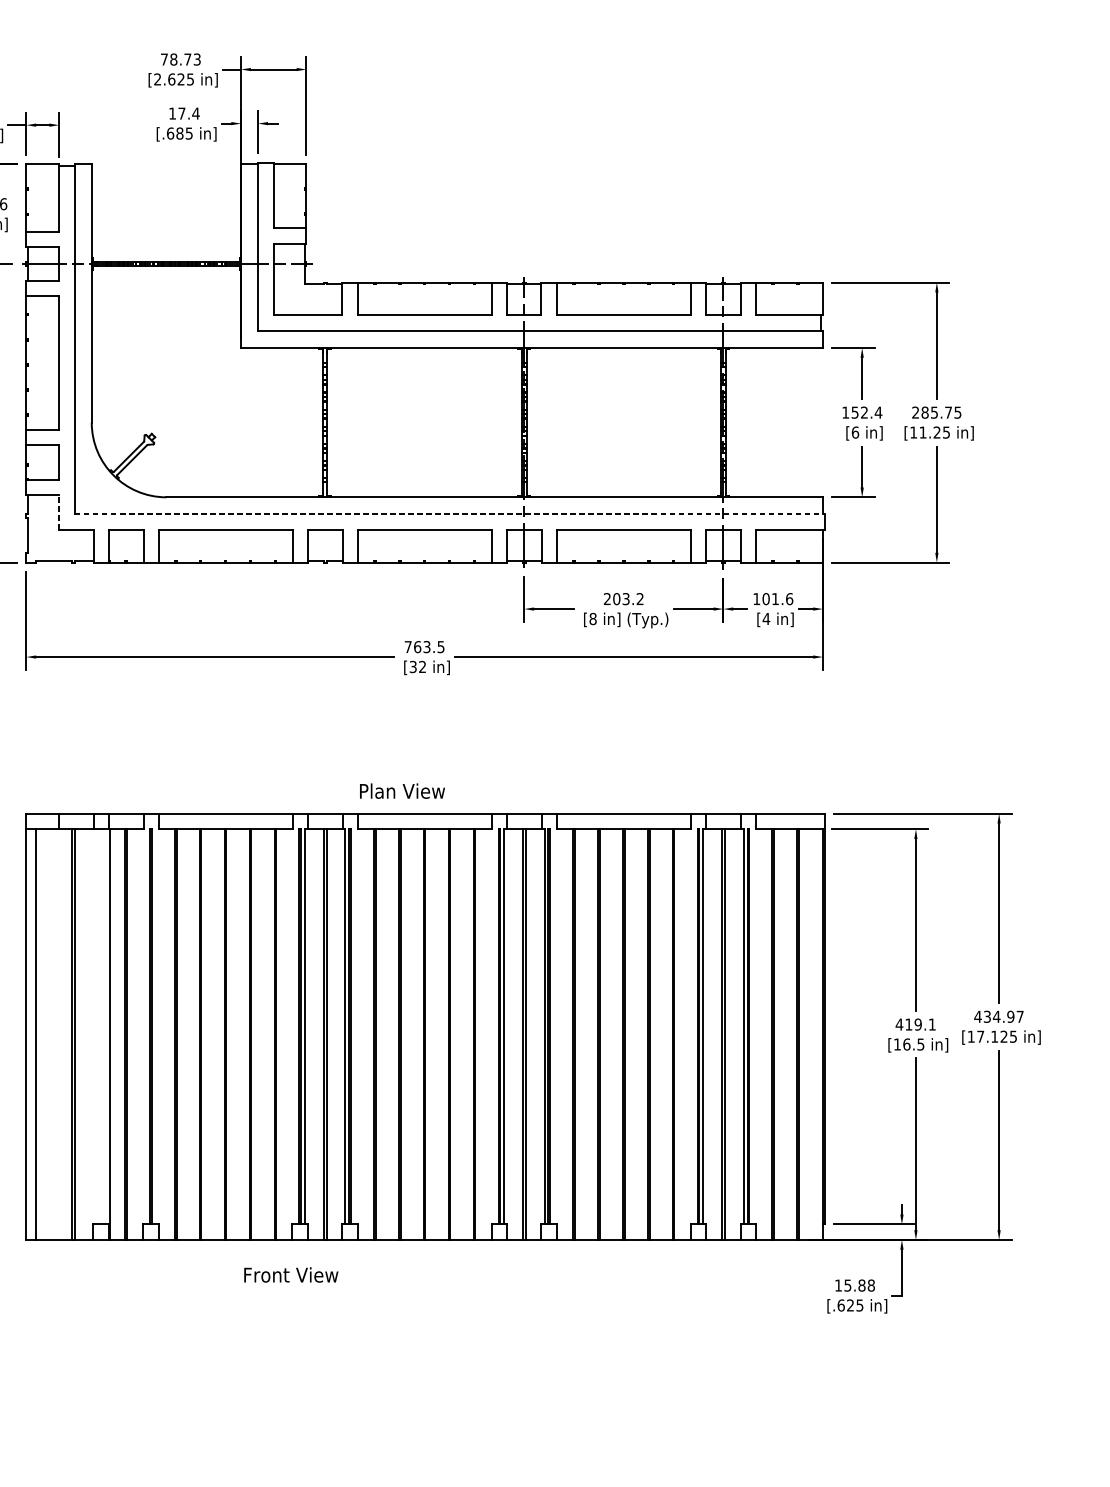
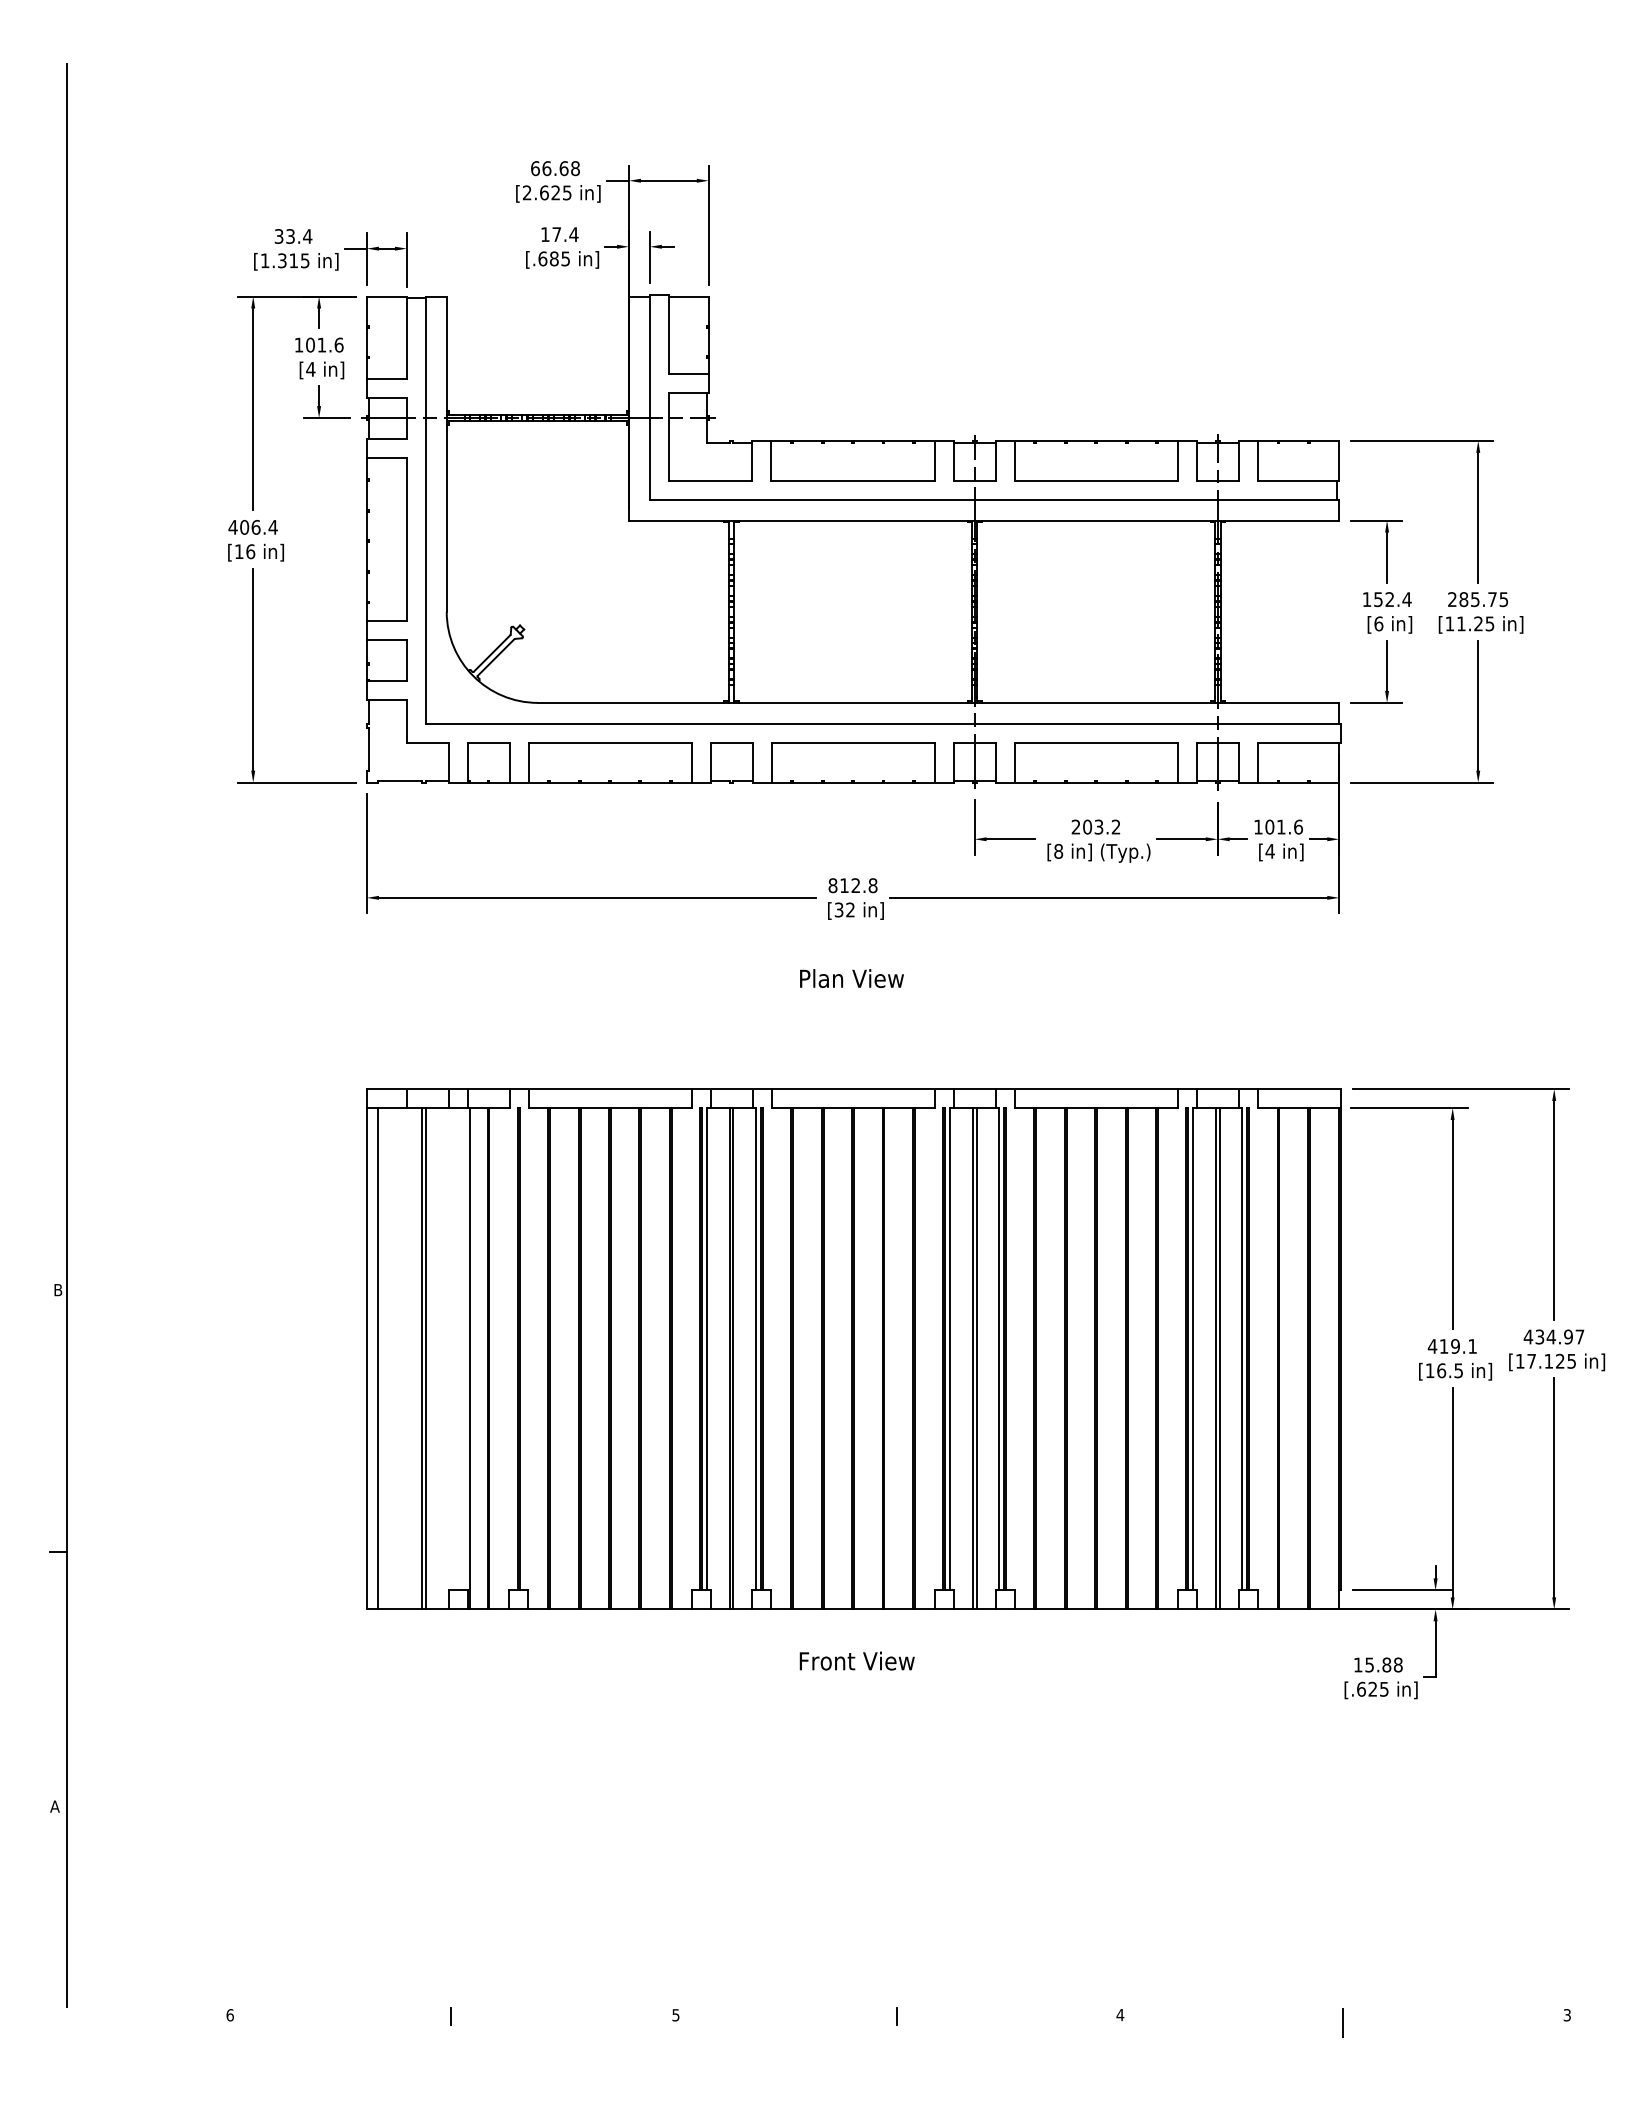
text: (180, 59) -> (555, 168), 78.73 -> 66.68
line: (58, 512) -> (406, 721), dashed -> solid
line: (449, 514) -> (883, 723), dashed -> solid
text: (424, 646) -> (852, 885), 763.5 -> 812.8
text: (402, 791) -> (851, 978), moved
text: (290, 1274) -> (856, 1660), moved

